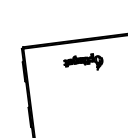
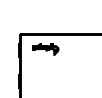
part: (83, 63) -> (45, 49), moved

